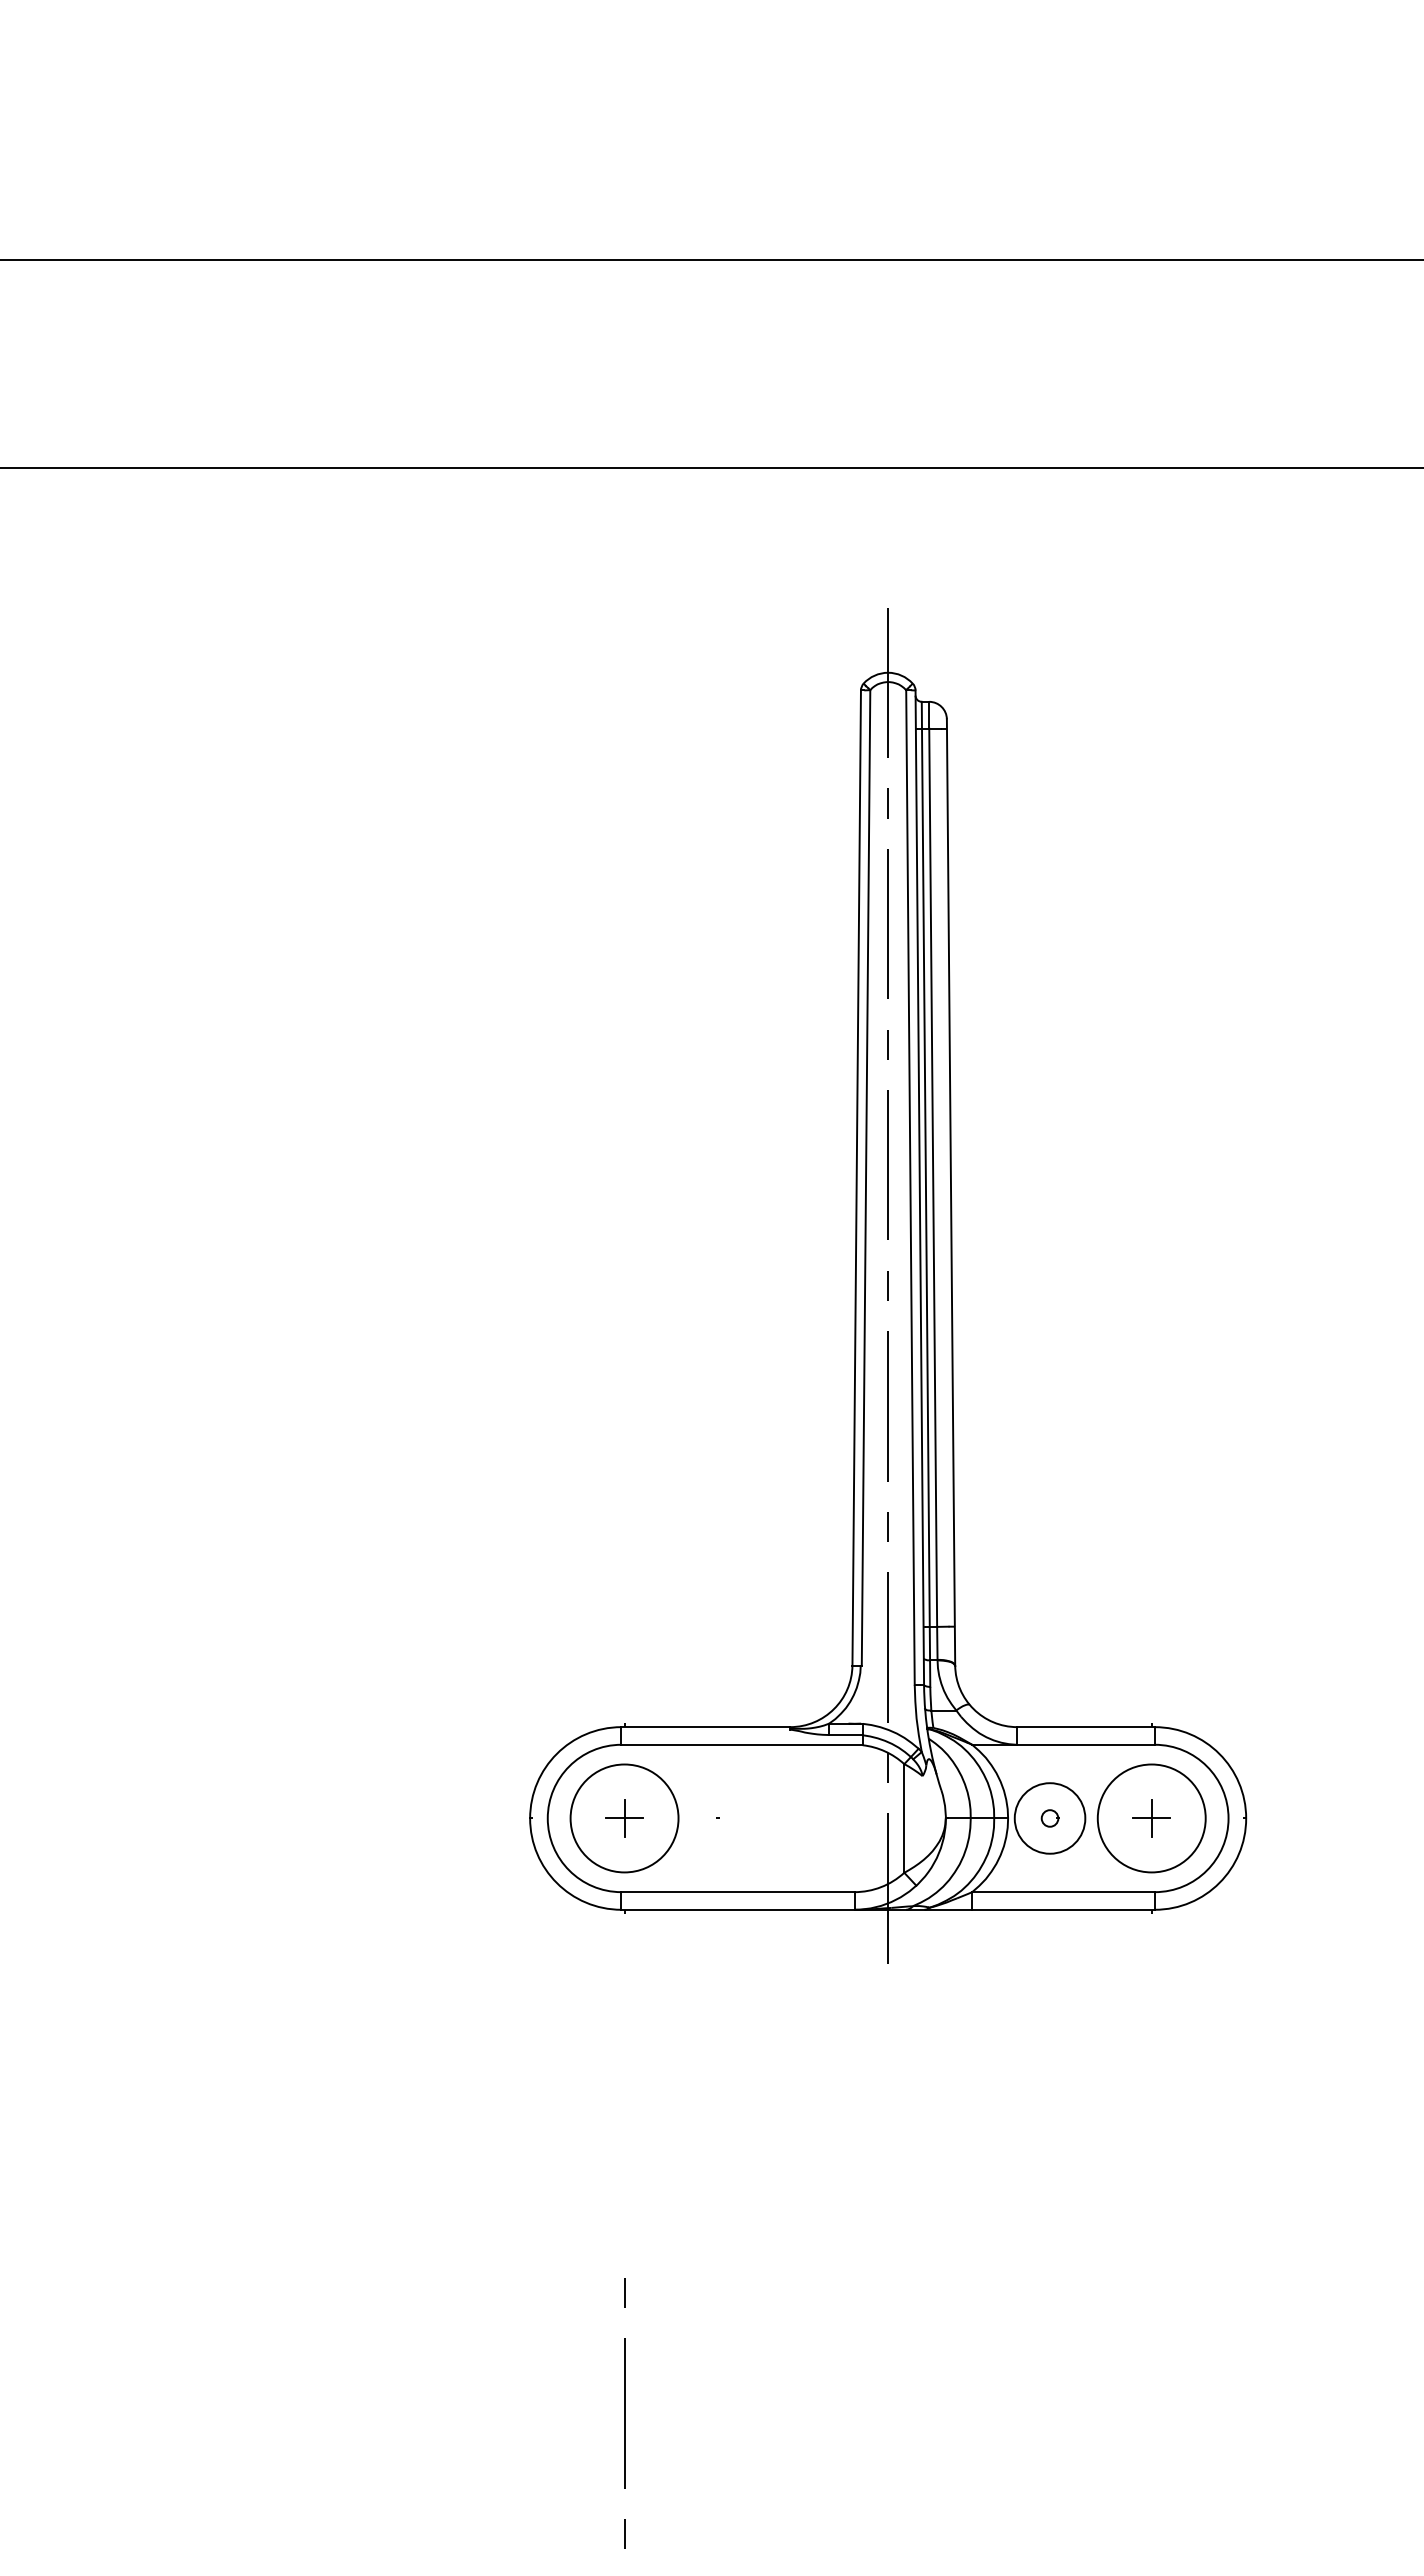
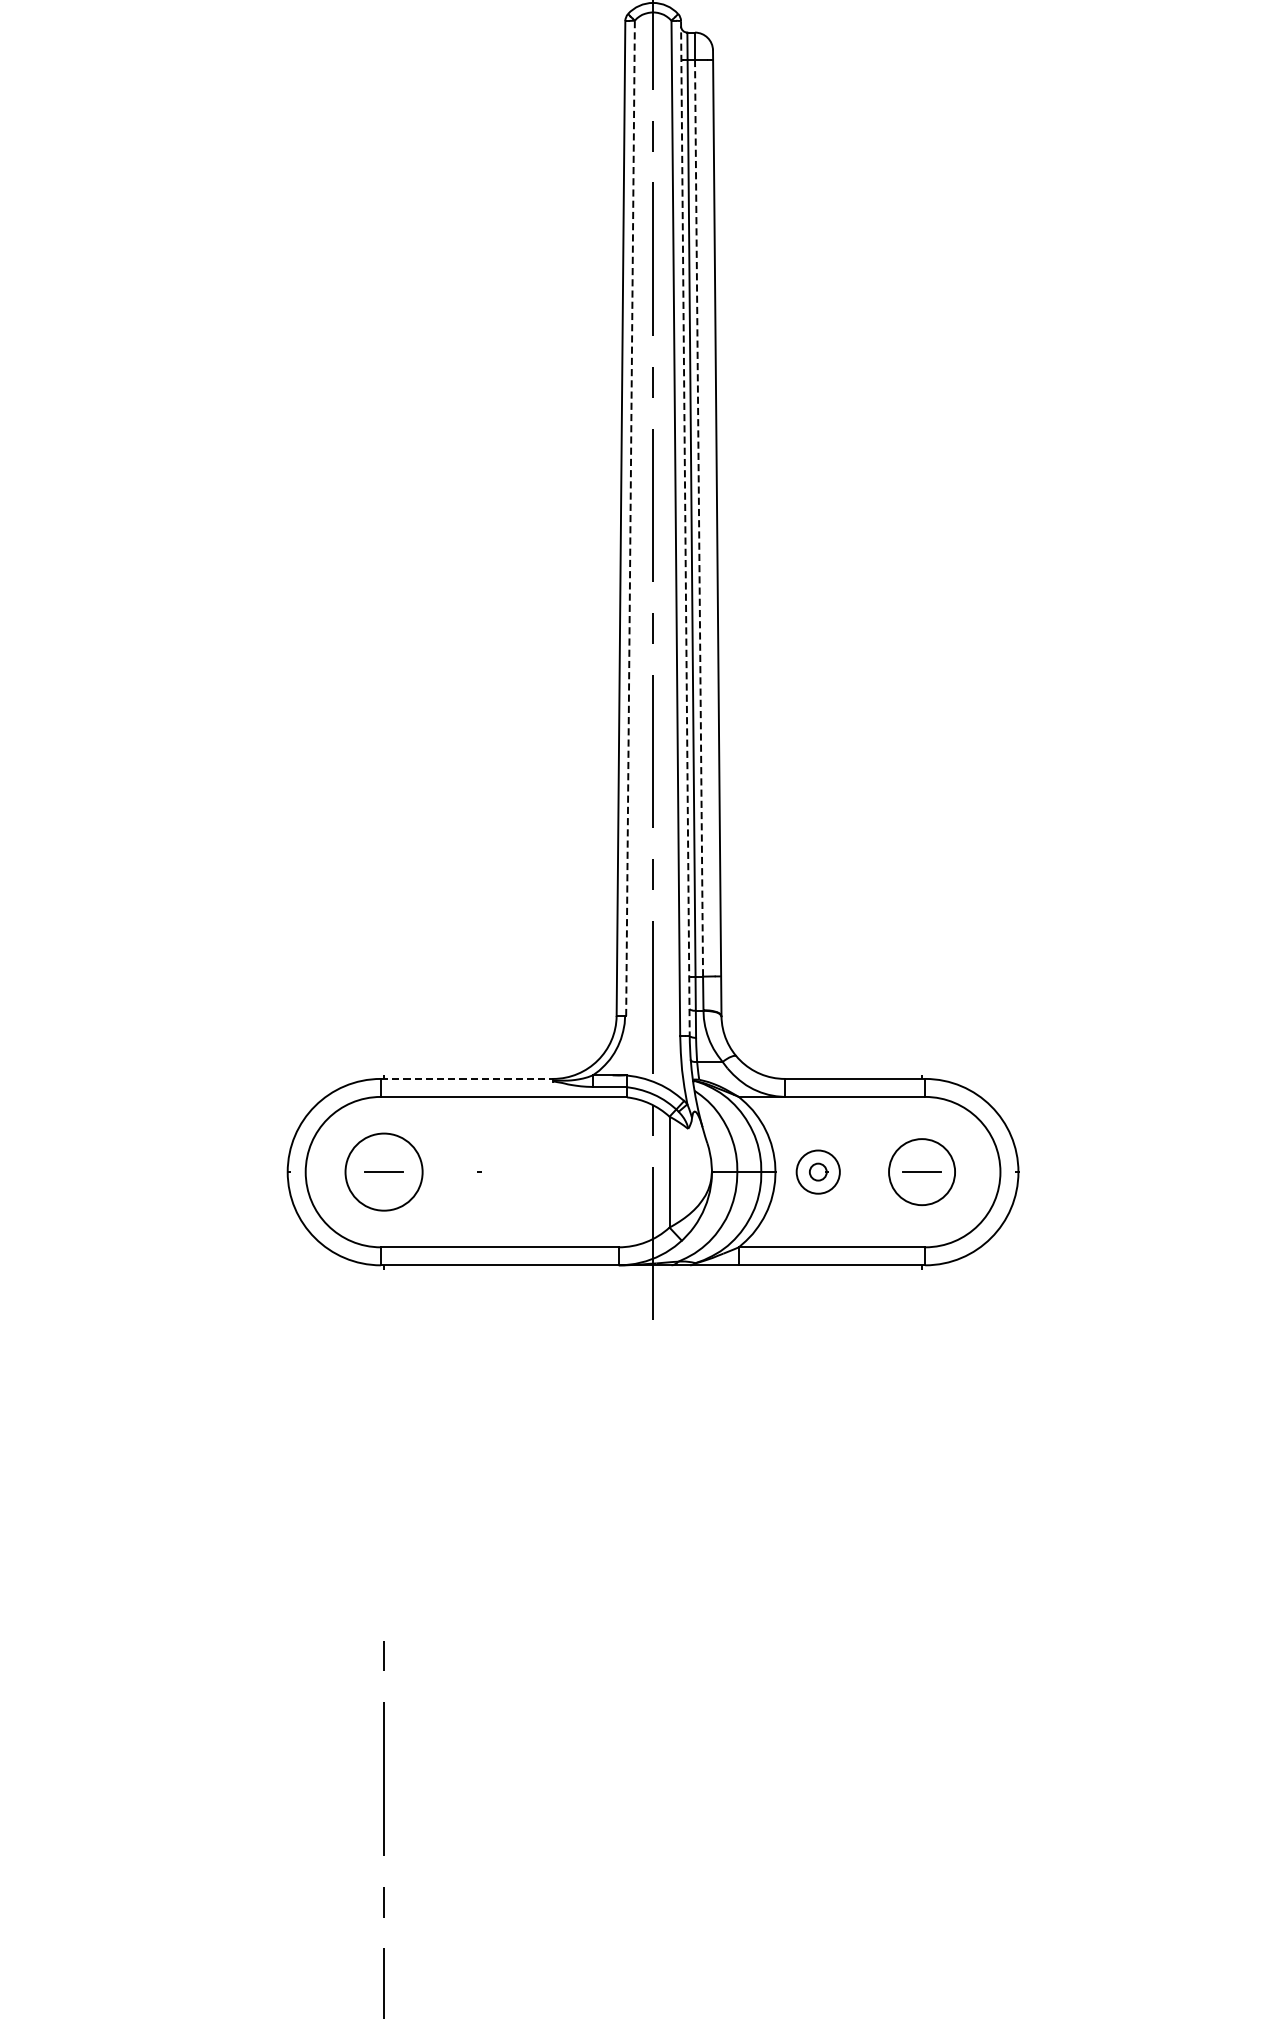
line: (866, 1177) -> (630, 518), solid -> dashed
line: (933, 1178) -> (699, 519), solid -> dashed
line: (919, 1188) -> (685, 529), solid -> dashed
line: (706, 1727) -> (467, 1079), solid -> dashed
circle: (624, 1818) -> (384, 1172), size x0.7
line: (624, 1818) -> (384, 1172), removed
circle: (1049, 1818) -> (817, 1172), size x0.6
circle: (1151, 1818) -> (921, 1172), size x0.6
line: (1151, 1818) -> (921, 1172), removed

